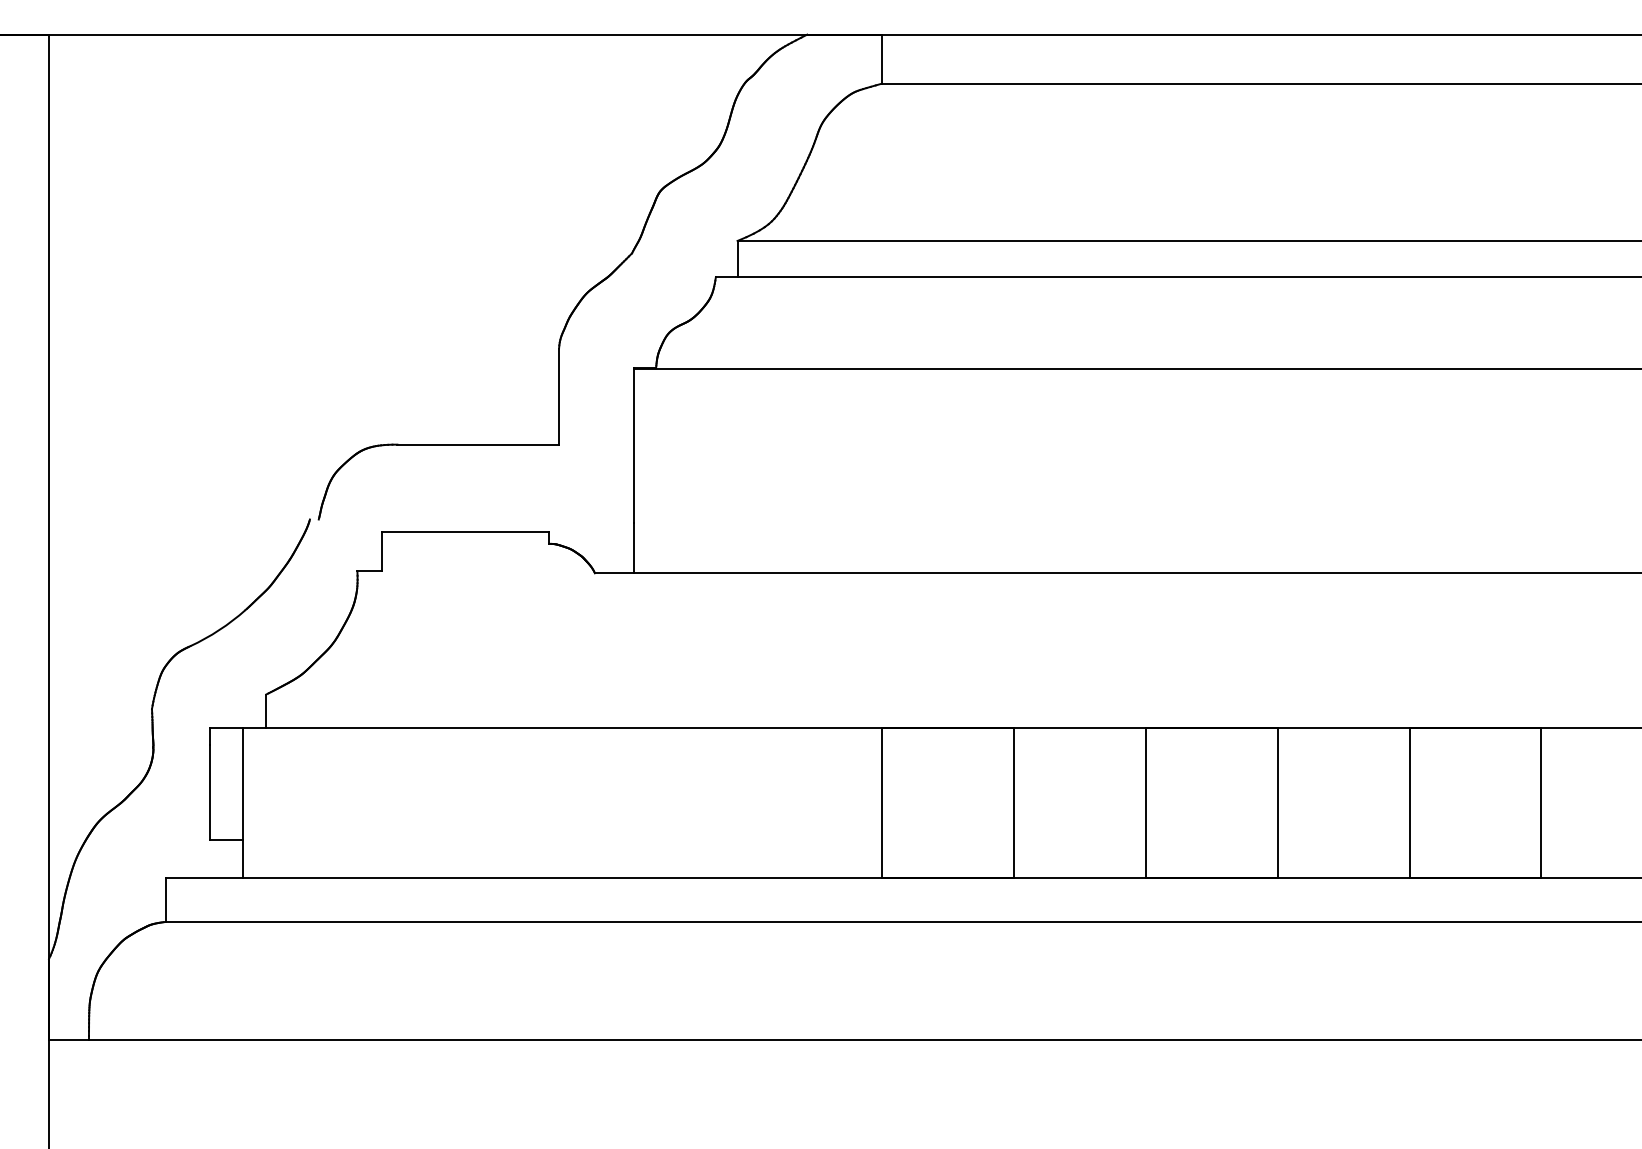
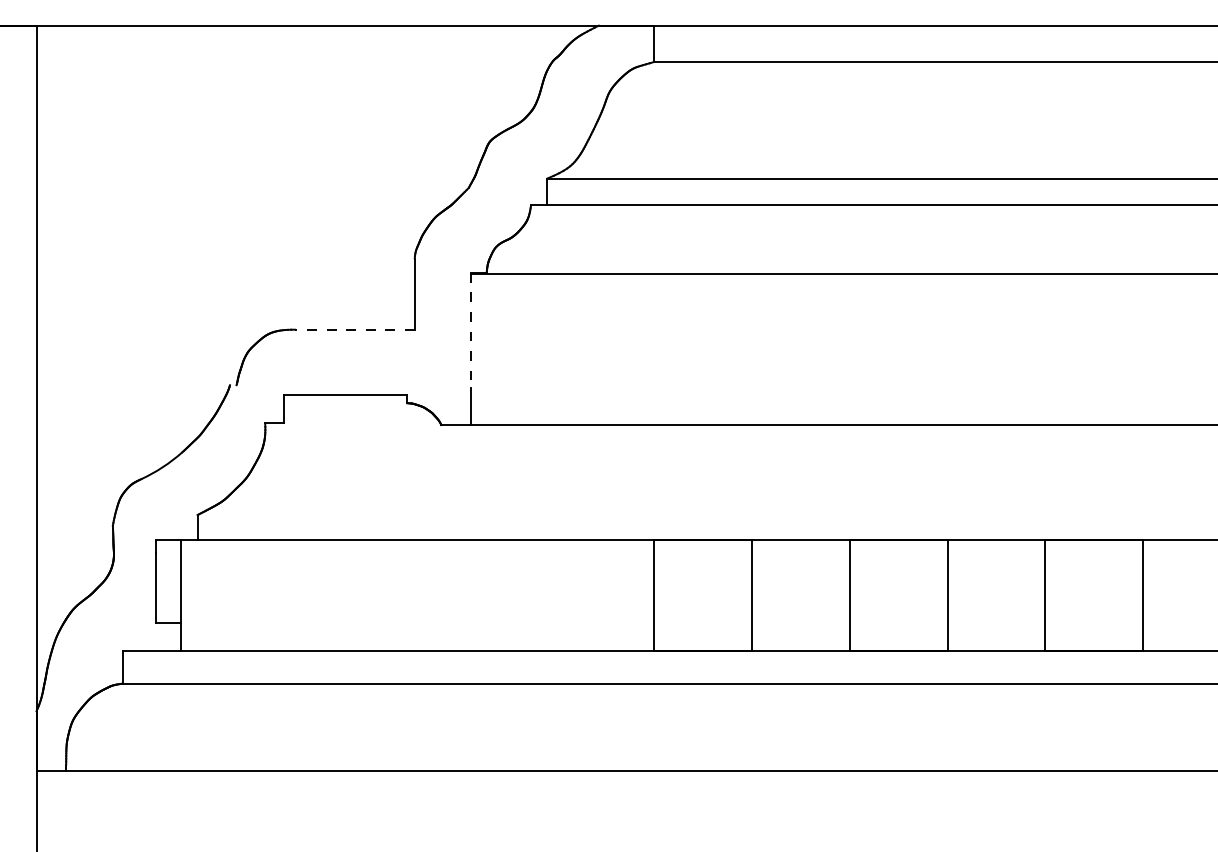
line: (477, 444) -> (354, 329), solid -> dashed
line: (634, 445) -> (470, 330), solid -> dashed

